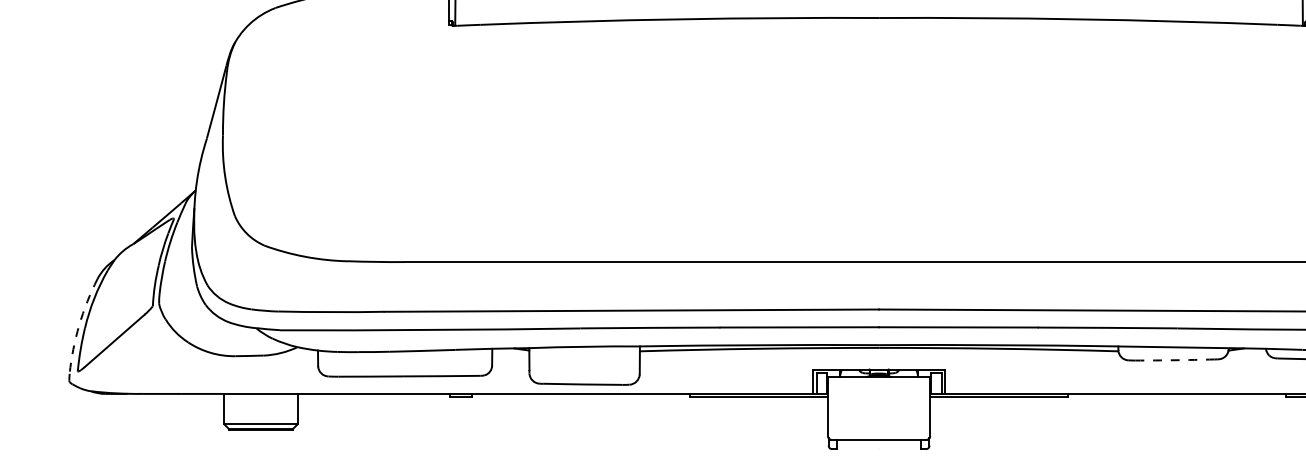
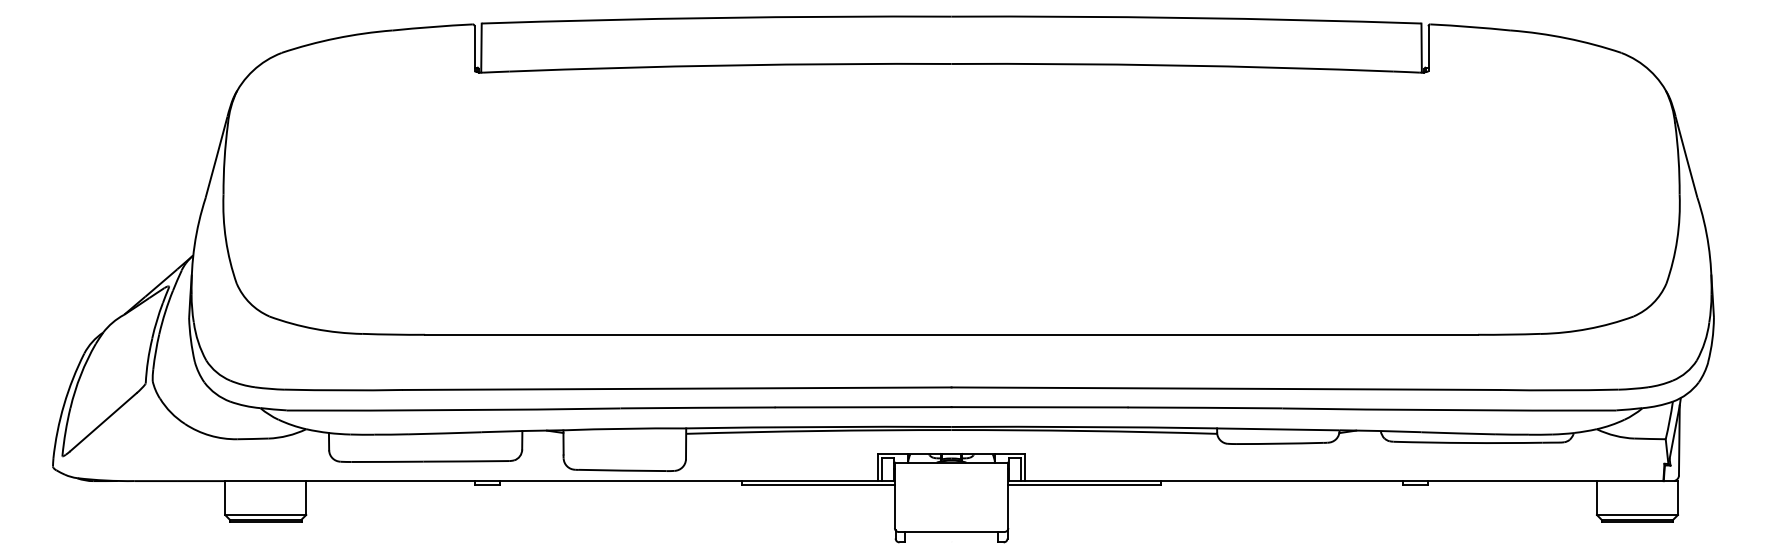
arc: (79, 324) -> (64, 404), dashed -> solid
arc: (1174, 360) -> (1279, 443), dashed -> solid

